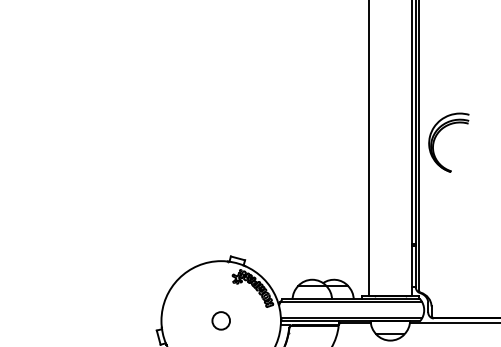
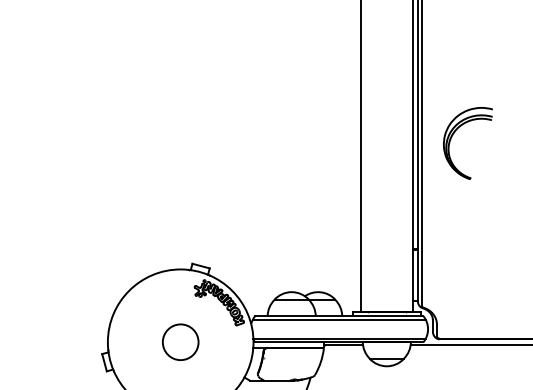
part: (438, 134) -> (455, 133), moved
circle: (220, 320) -> (179, 341), size x1.67

